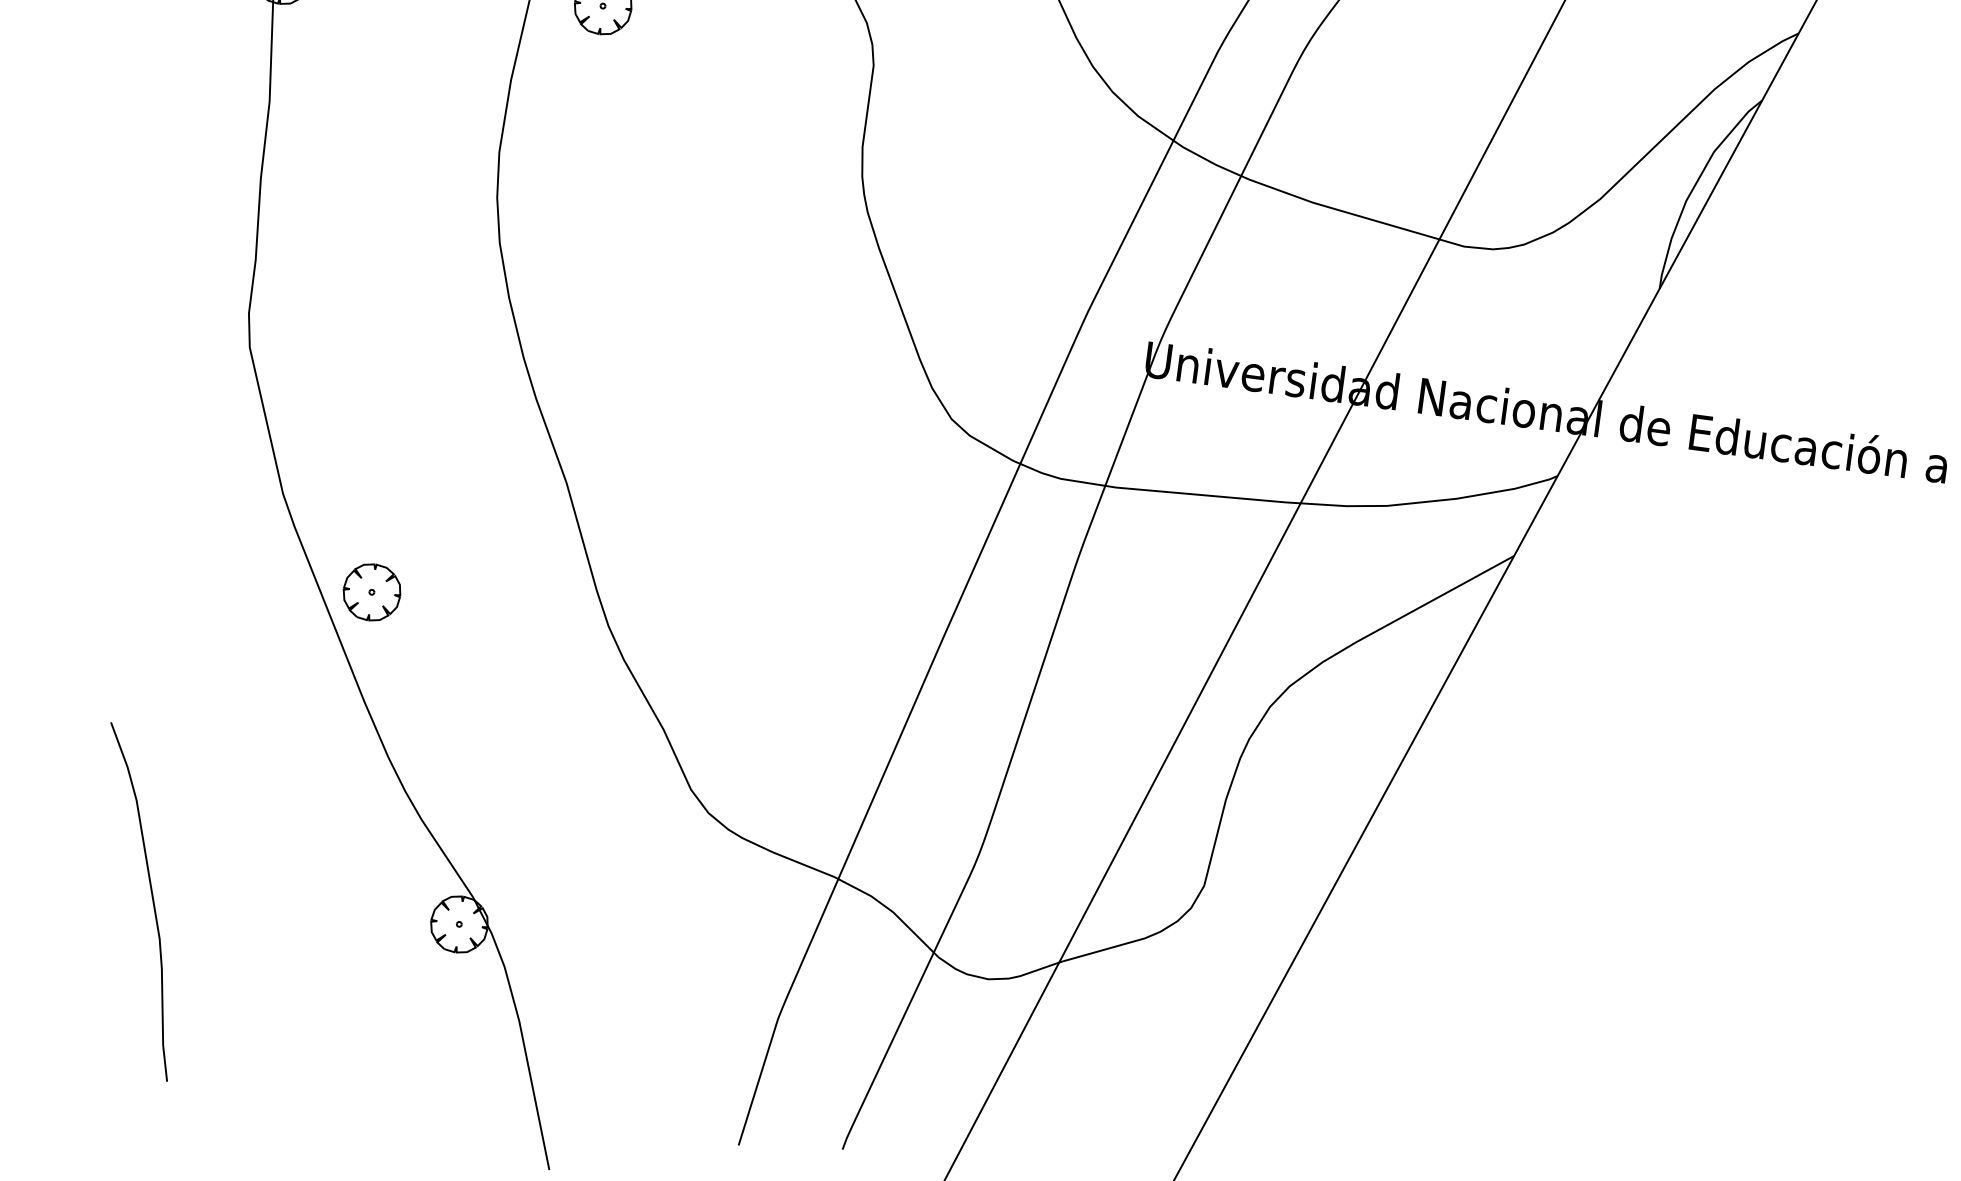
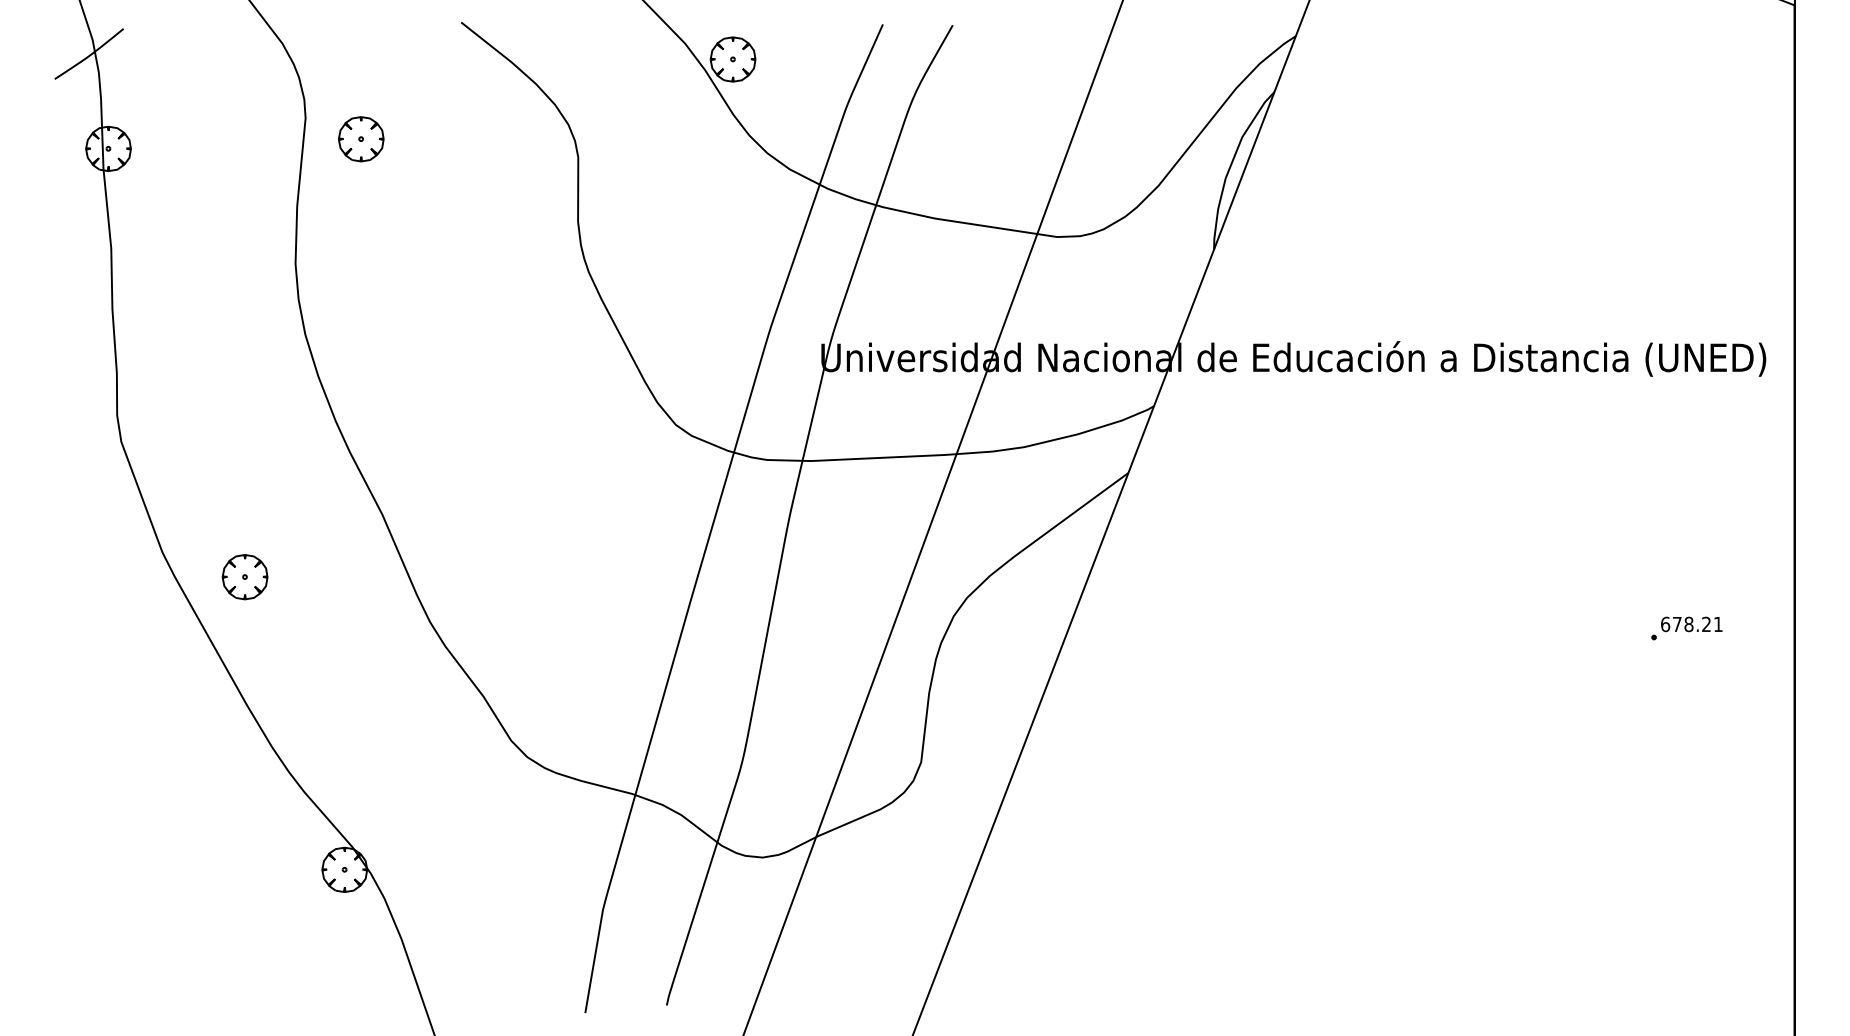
part: (371, 592) -> (244, 577), moved
curve: (151, 900) -> (102, 883), removed

